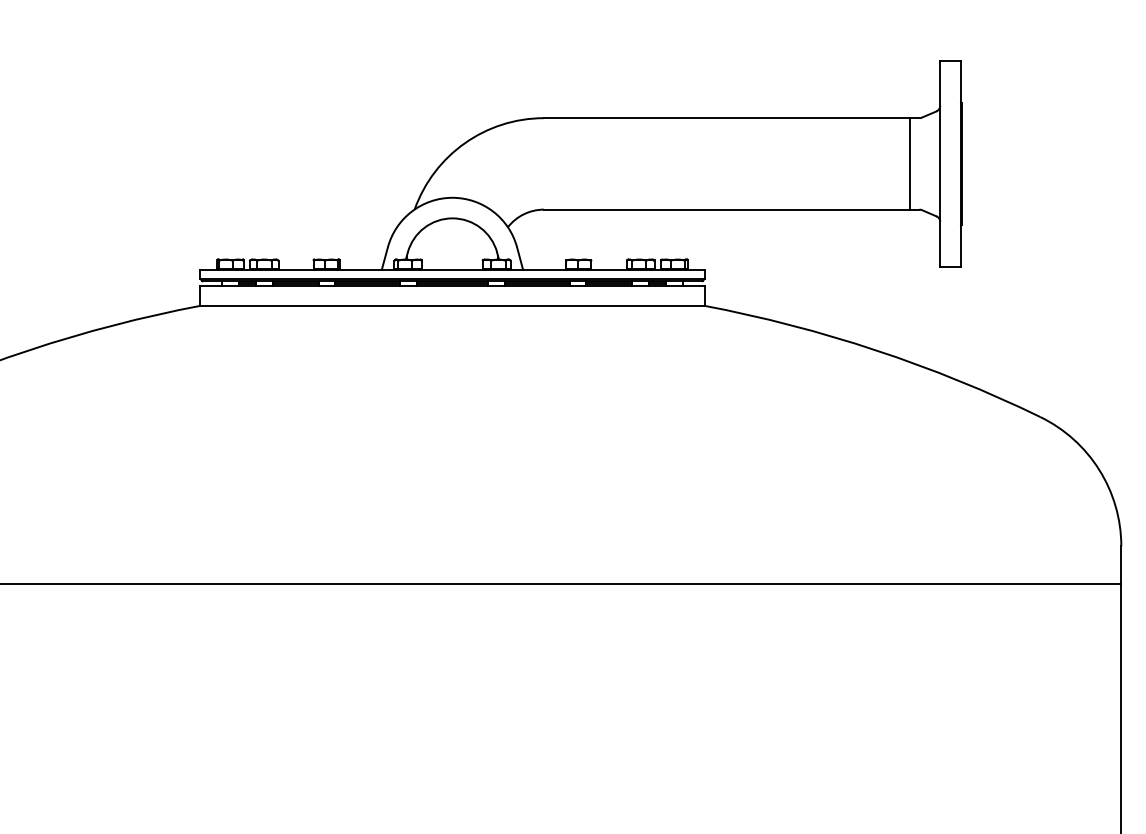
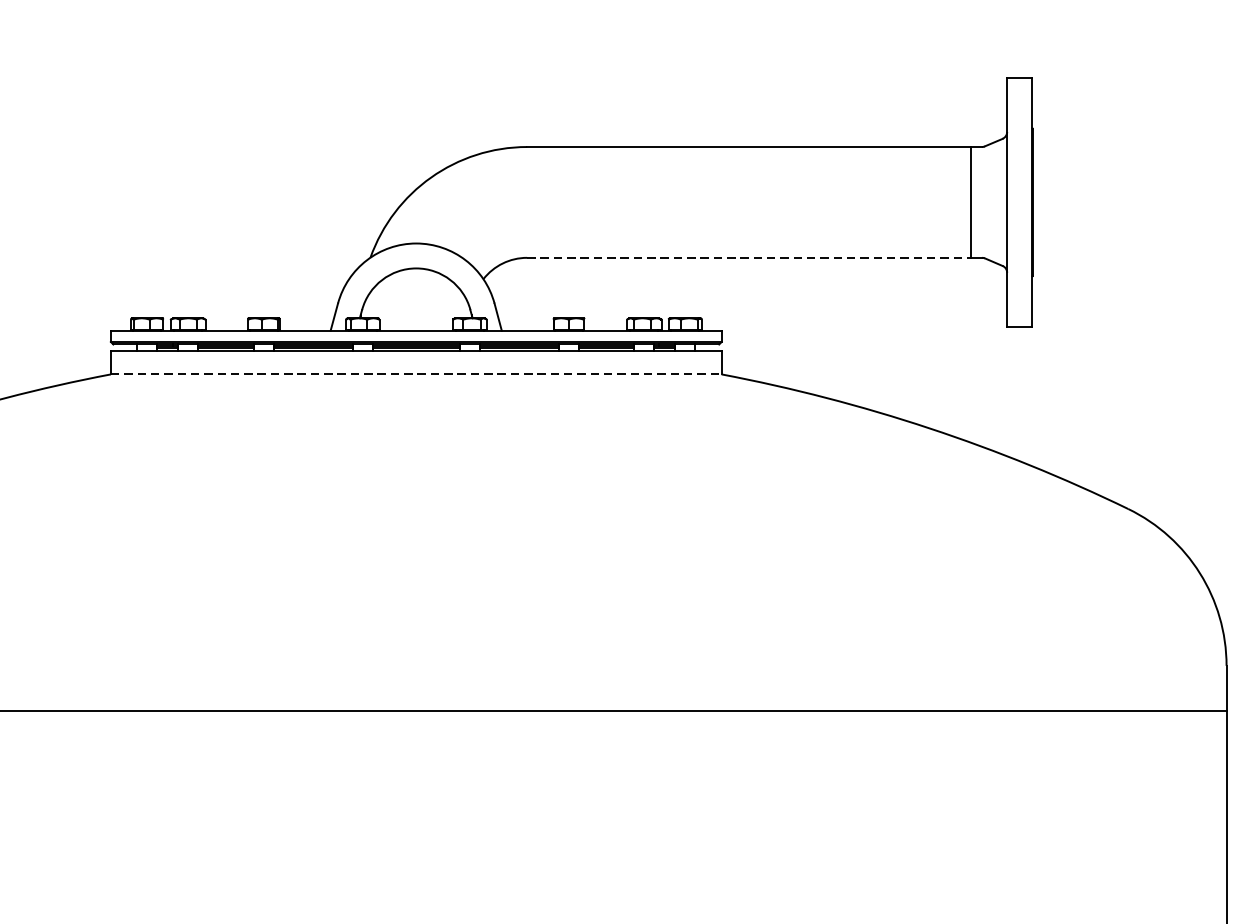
line: (727, 209) -> (749, 257), solid -> dashed
line: (453, 305) -> (417, 373), solid -> dashed

